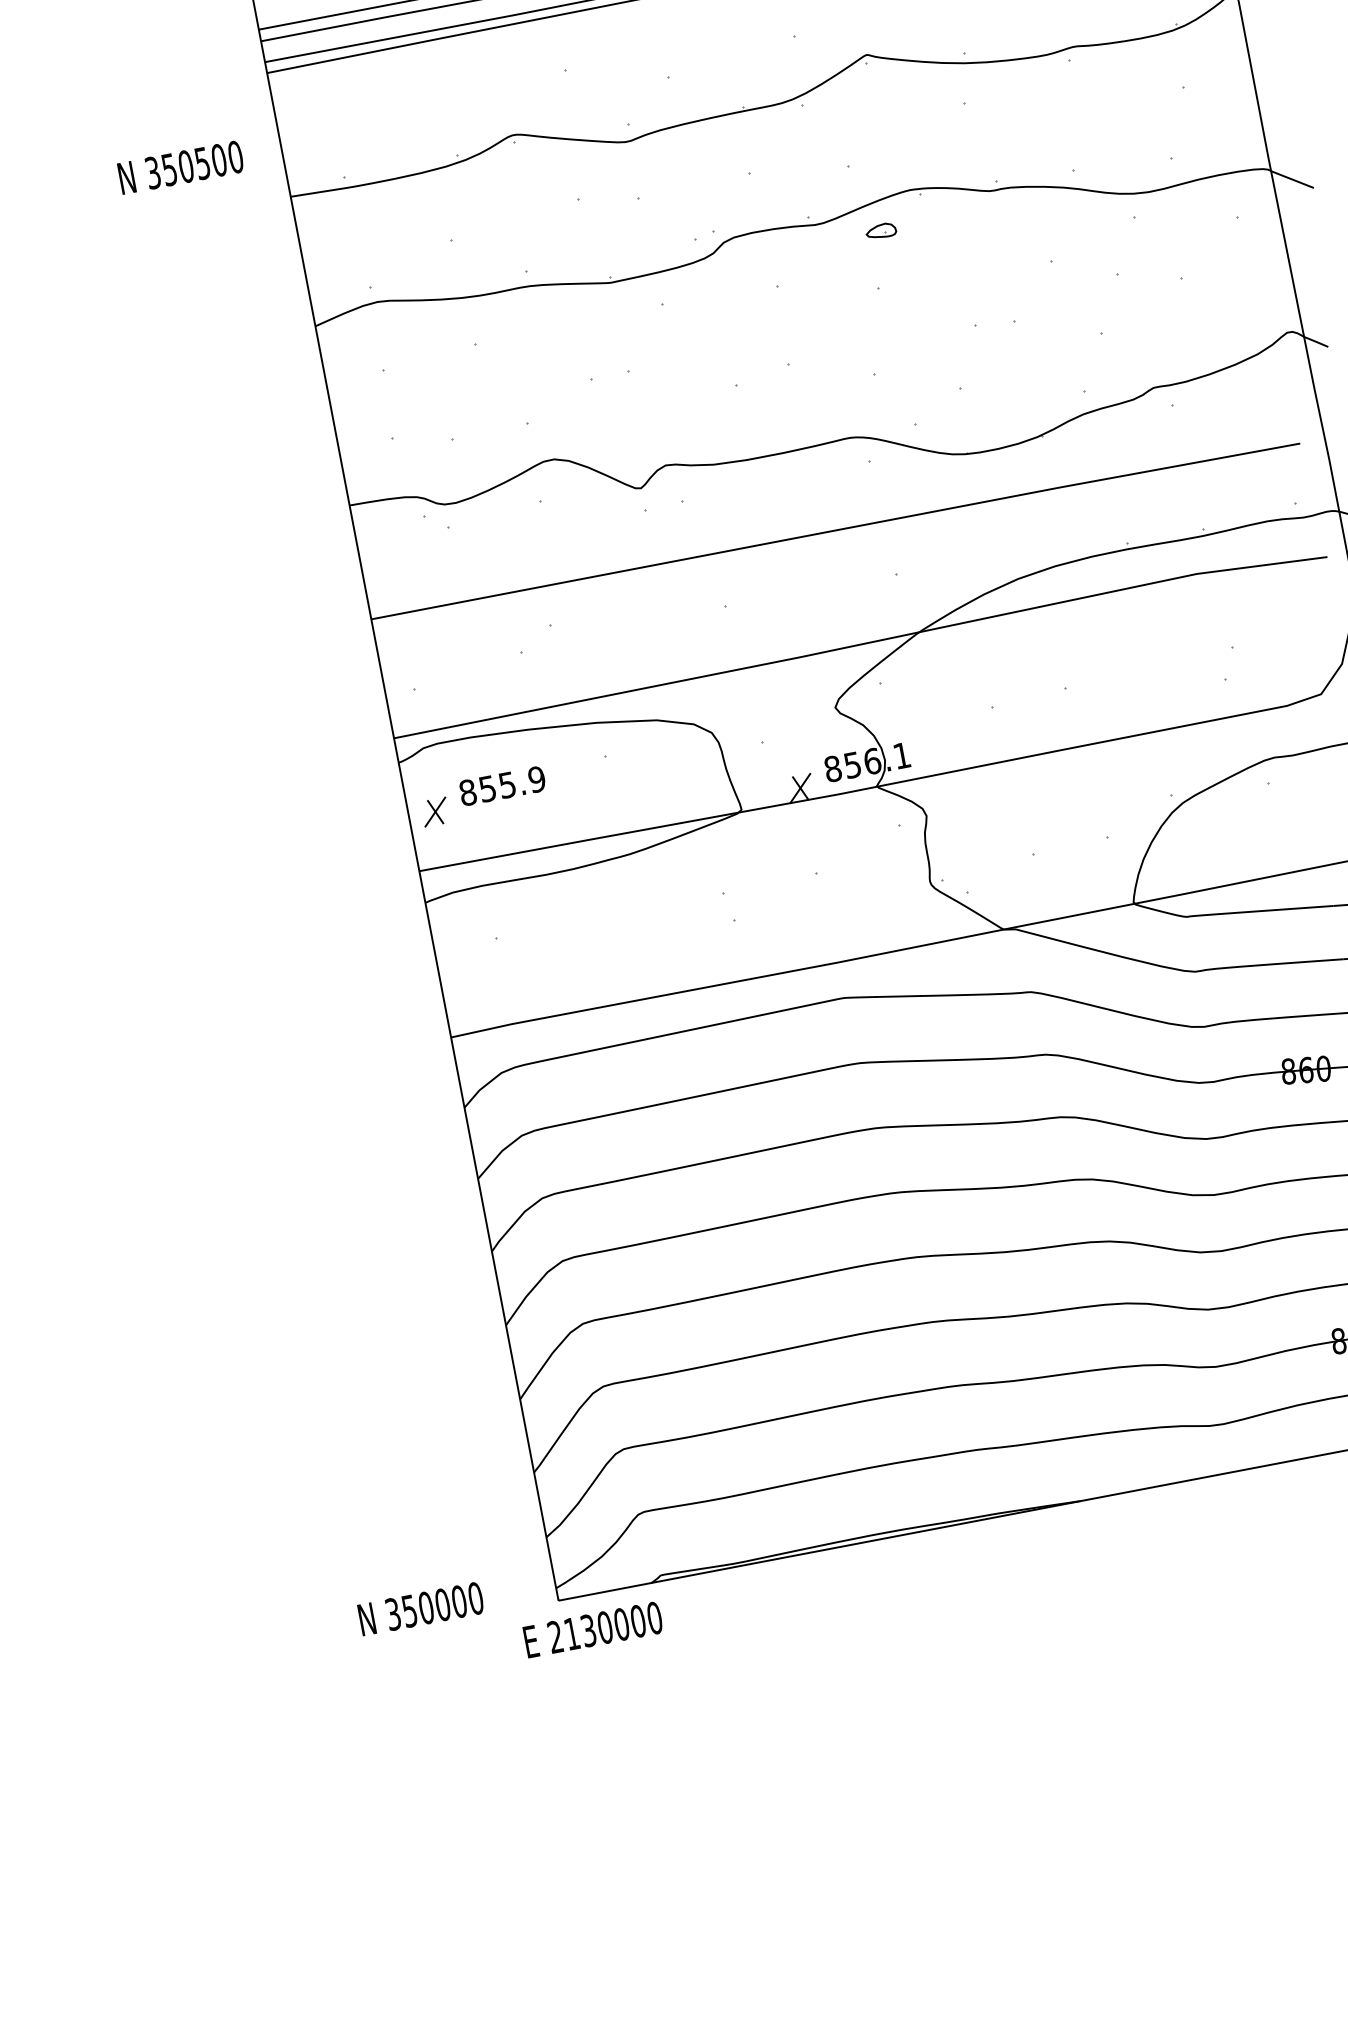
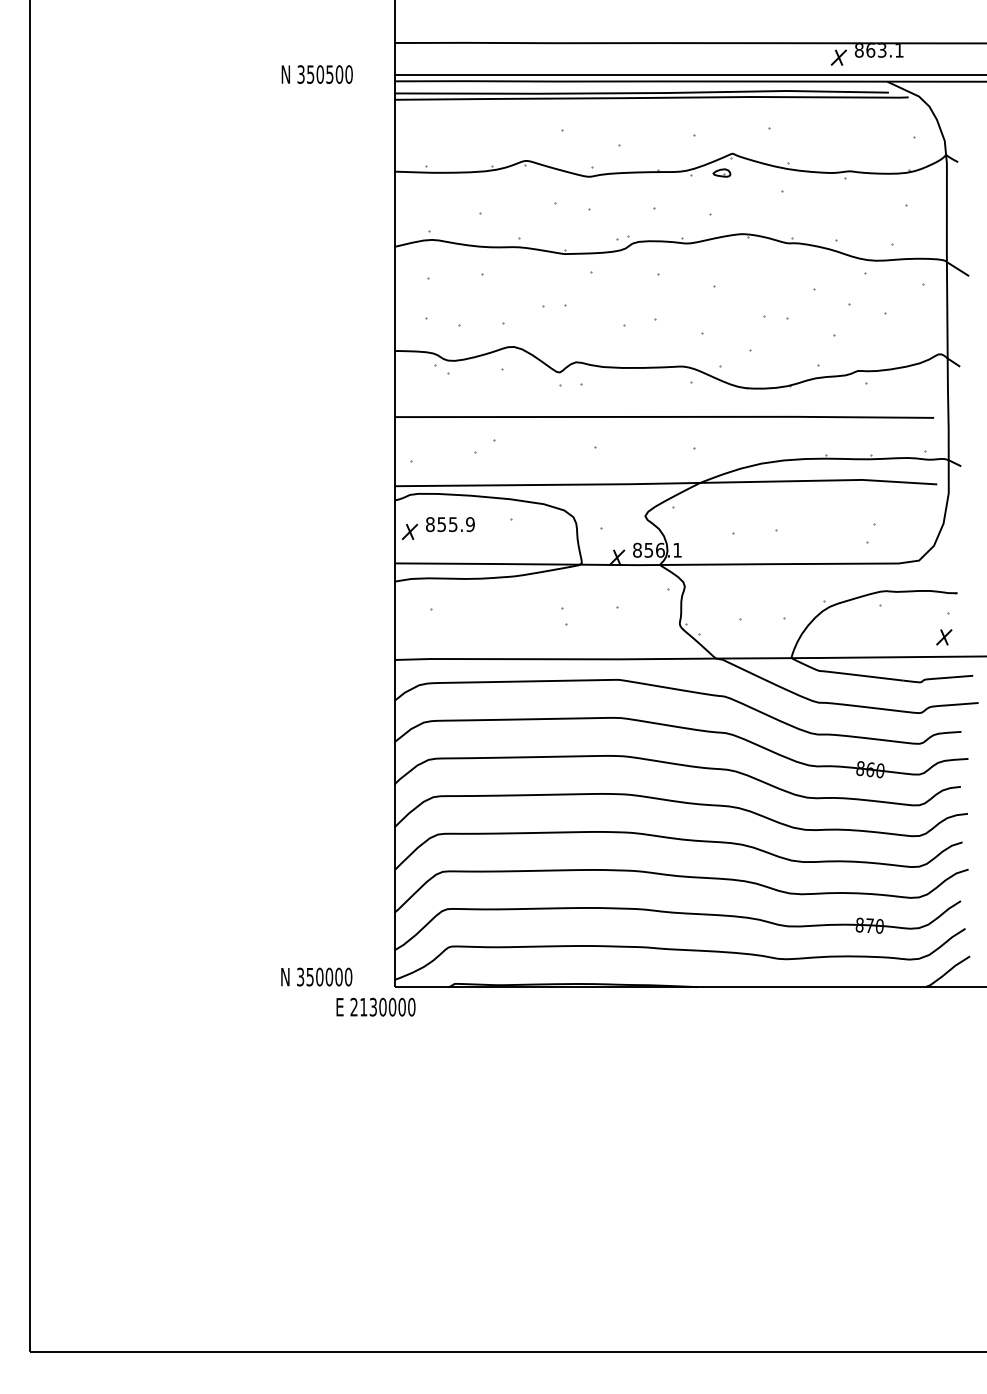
text: (179, 167) -> (316, 74), moved
part: (880, 230) -> (721, 172), moved
text: (592, 1628) -> (375, 1006), moved

